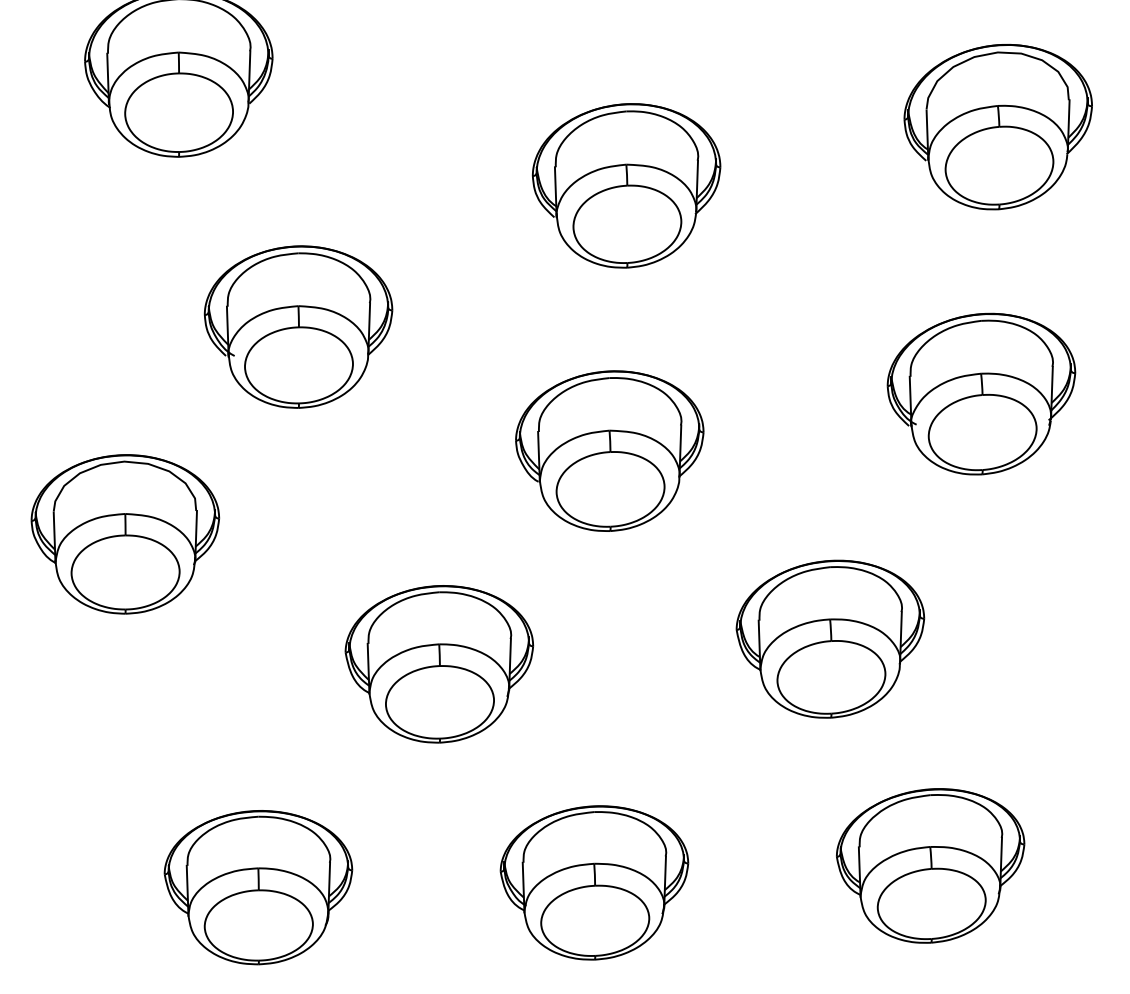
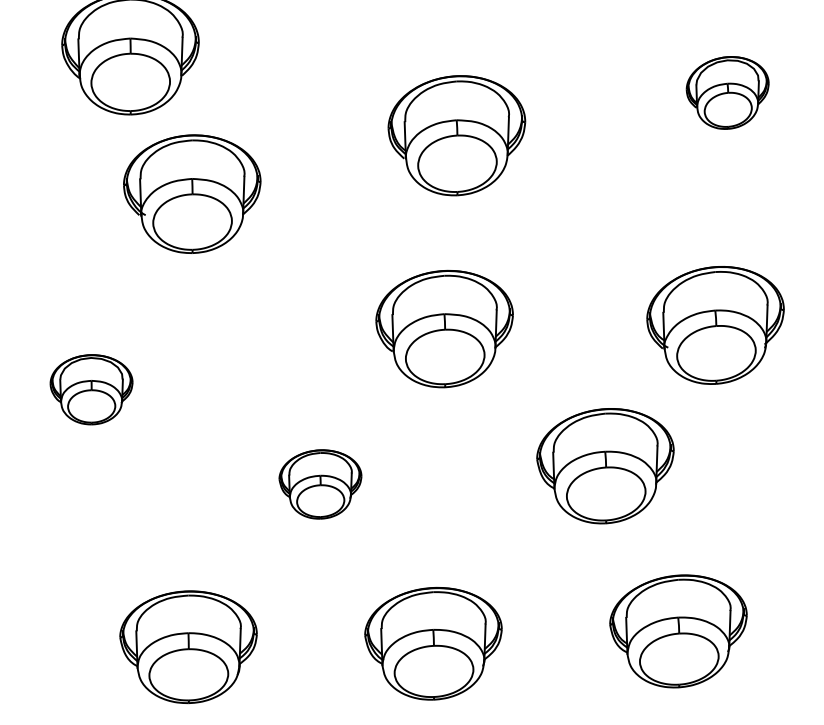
part: (997, 127) -> (727, 93), size x0.6
part: (298, 326) -> (192, 193), moved
part: (981, 393) -> (715, 324), moved
part: (125, 534) -> (91, 389), size x0.6
part: (439, 664) -> (320, 484), size x0.6

